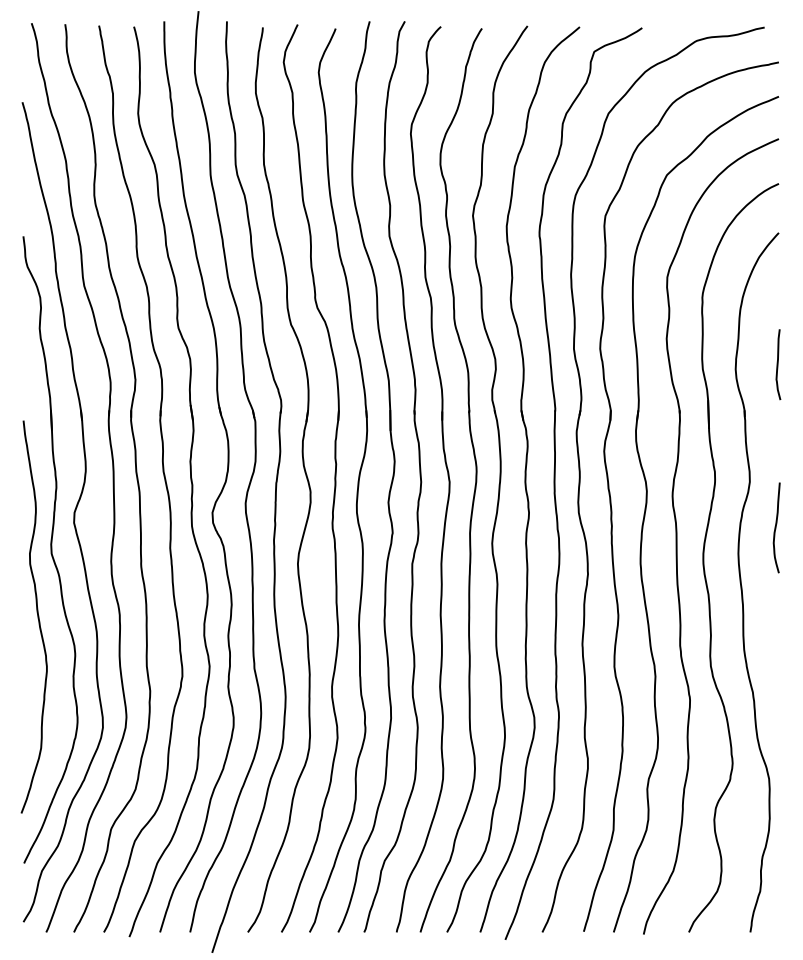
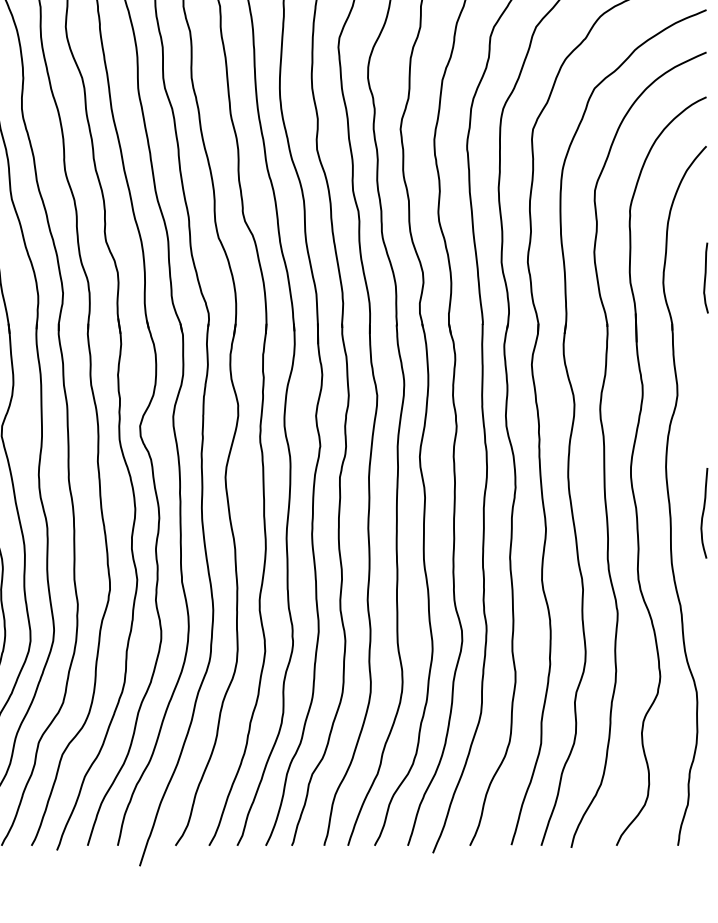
curve: (776, 527) -> (704, 512), moved

